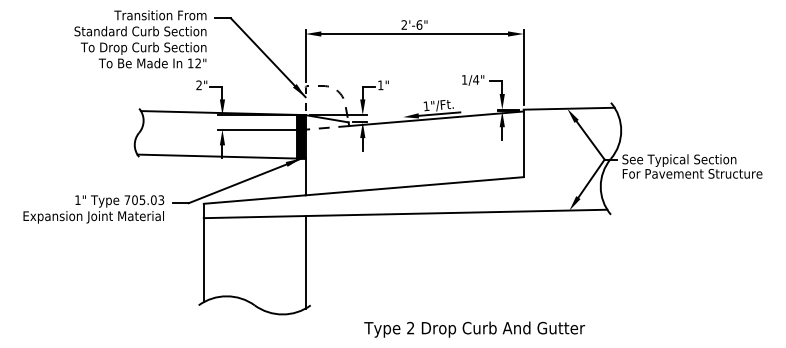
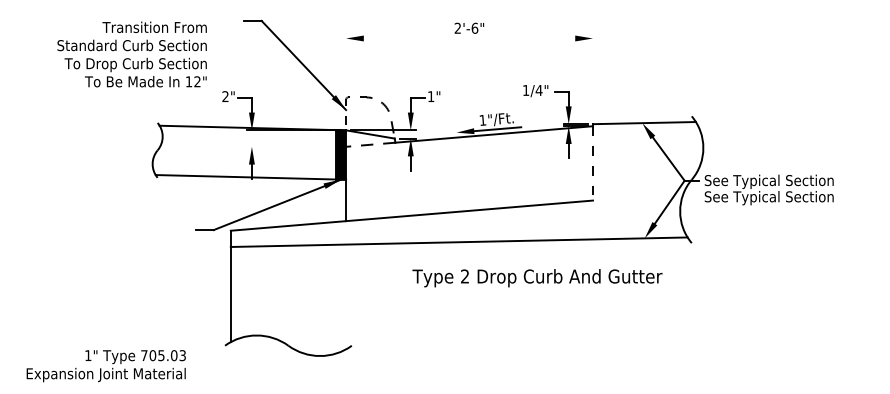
line: (414, 33) -> (469, 38), removed
text: (139, 39) -> (131, 54), moved
line: (305, 55) -> (346, 62), removed
line: (524, 67) -> (593, 76), removed
line: (259, 129) -> (293, 146), removed
line: (524, 144) -> (593, 163), solid -> dashed
text: (691, 175) -> (783, 198), For Pavement Structure -> See Typical Section
text: (93, 209) -> (105, 366), moved
line: (305, 261) -> (346, 296), removed
text: (474, 329) -> (537, 278), moved

